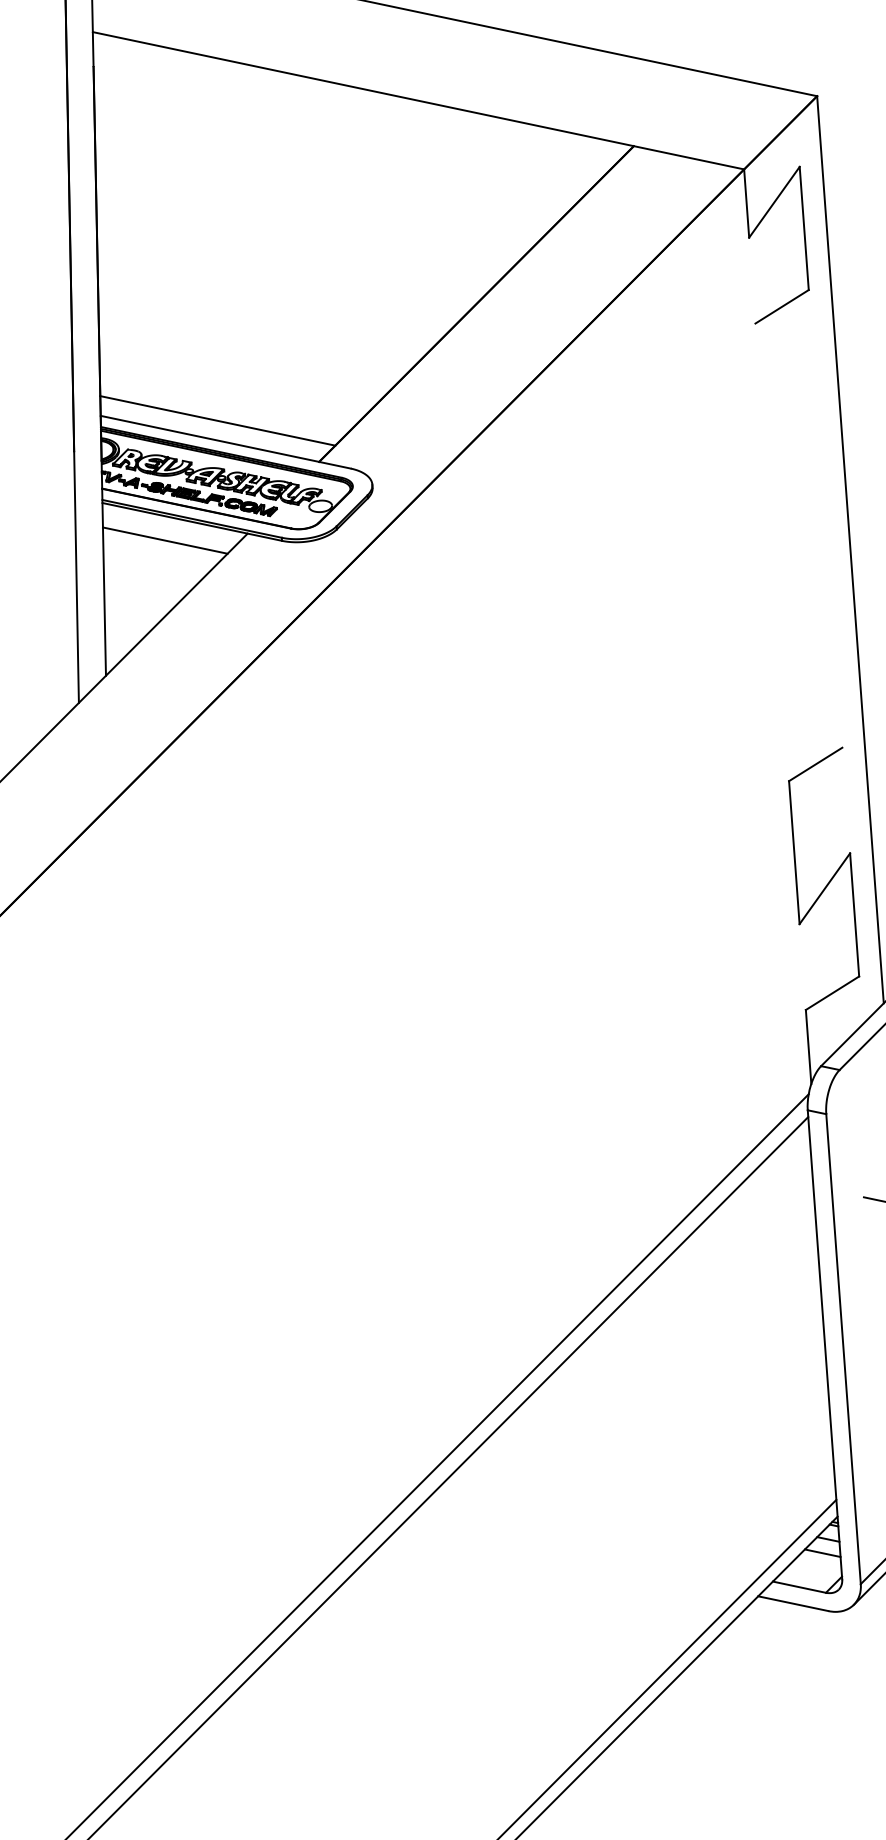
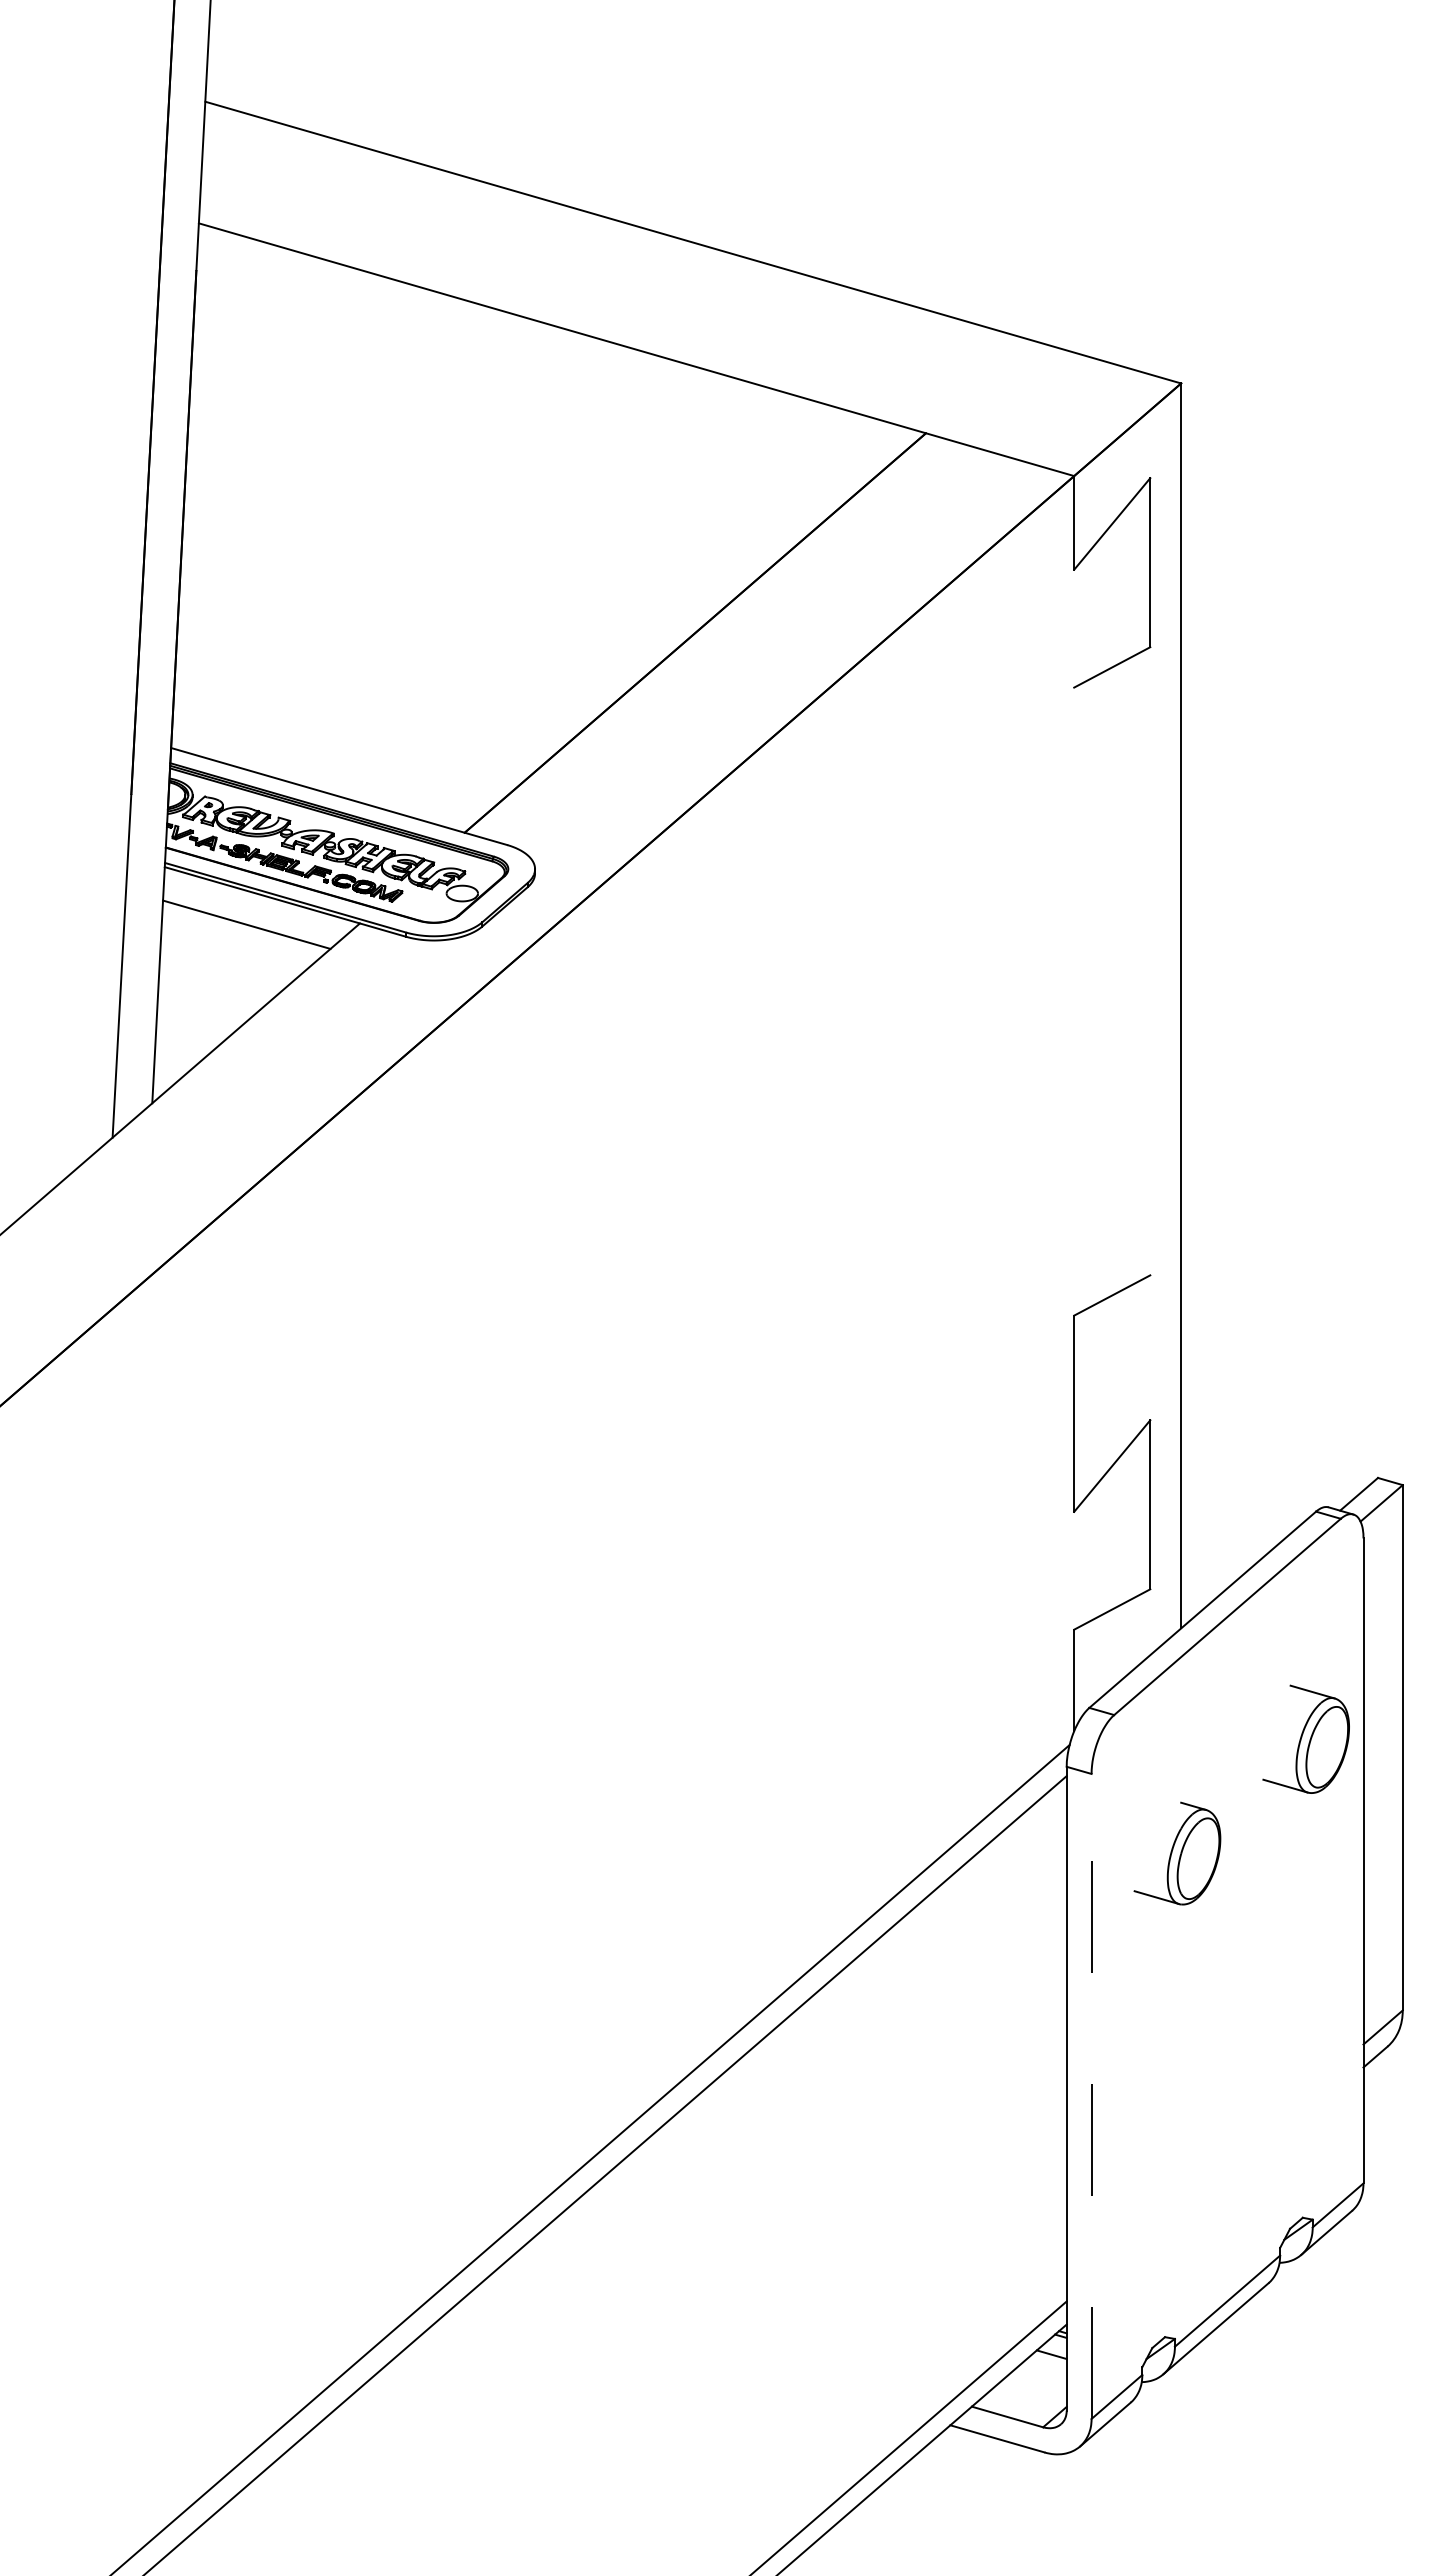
line: (217, 420) -> (330, 766), removed
line: (843, 1348) -> (1091, 2095), solid -> dashed
line: (822, 1552) -> (1042, 2372), removed

